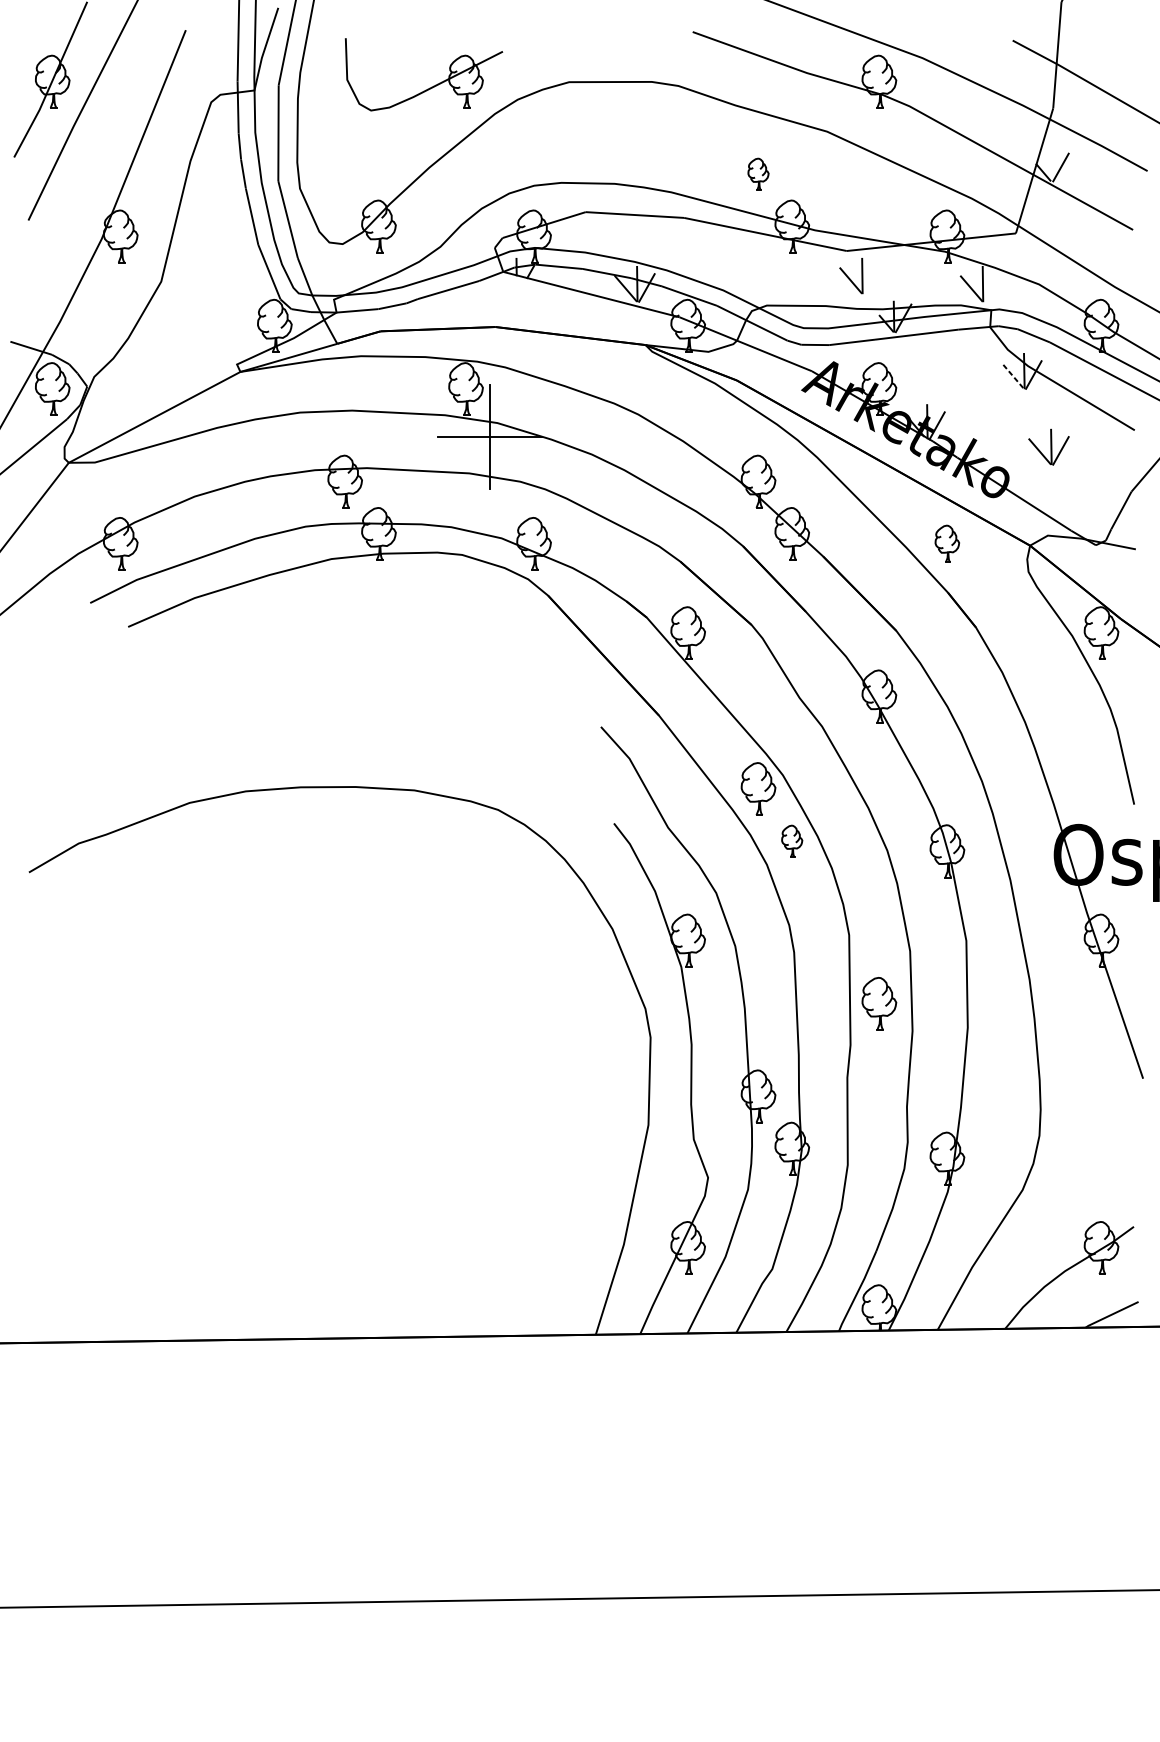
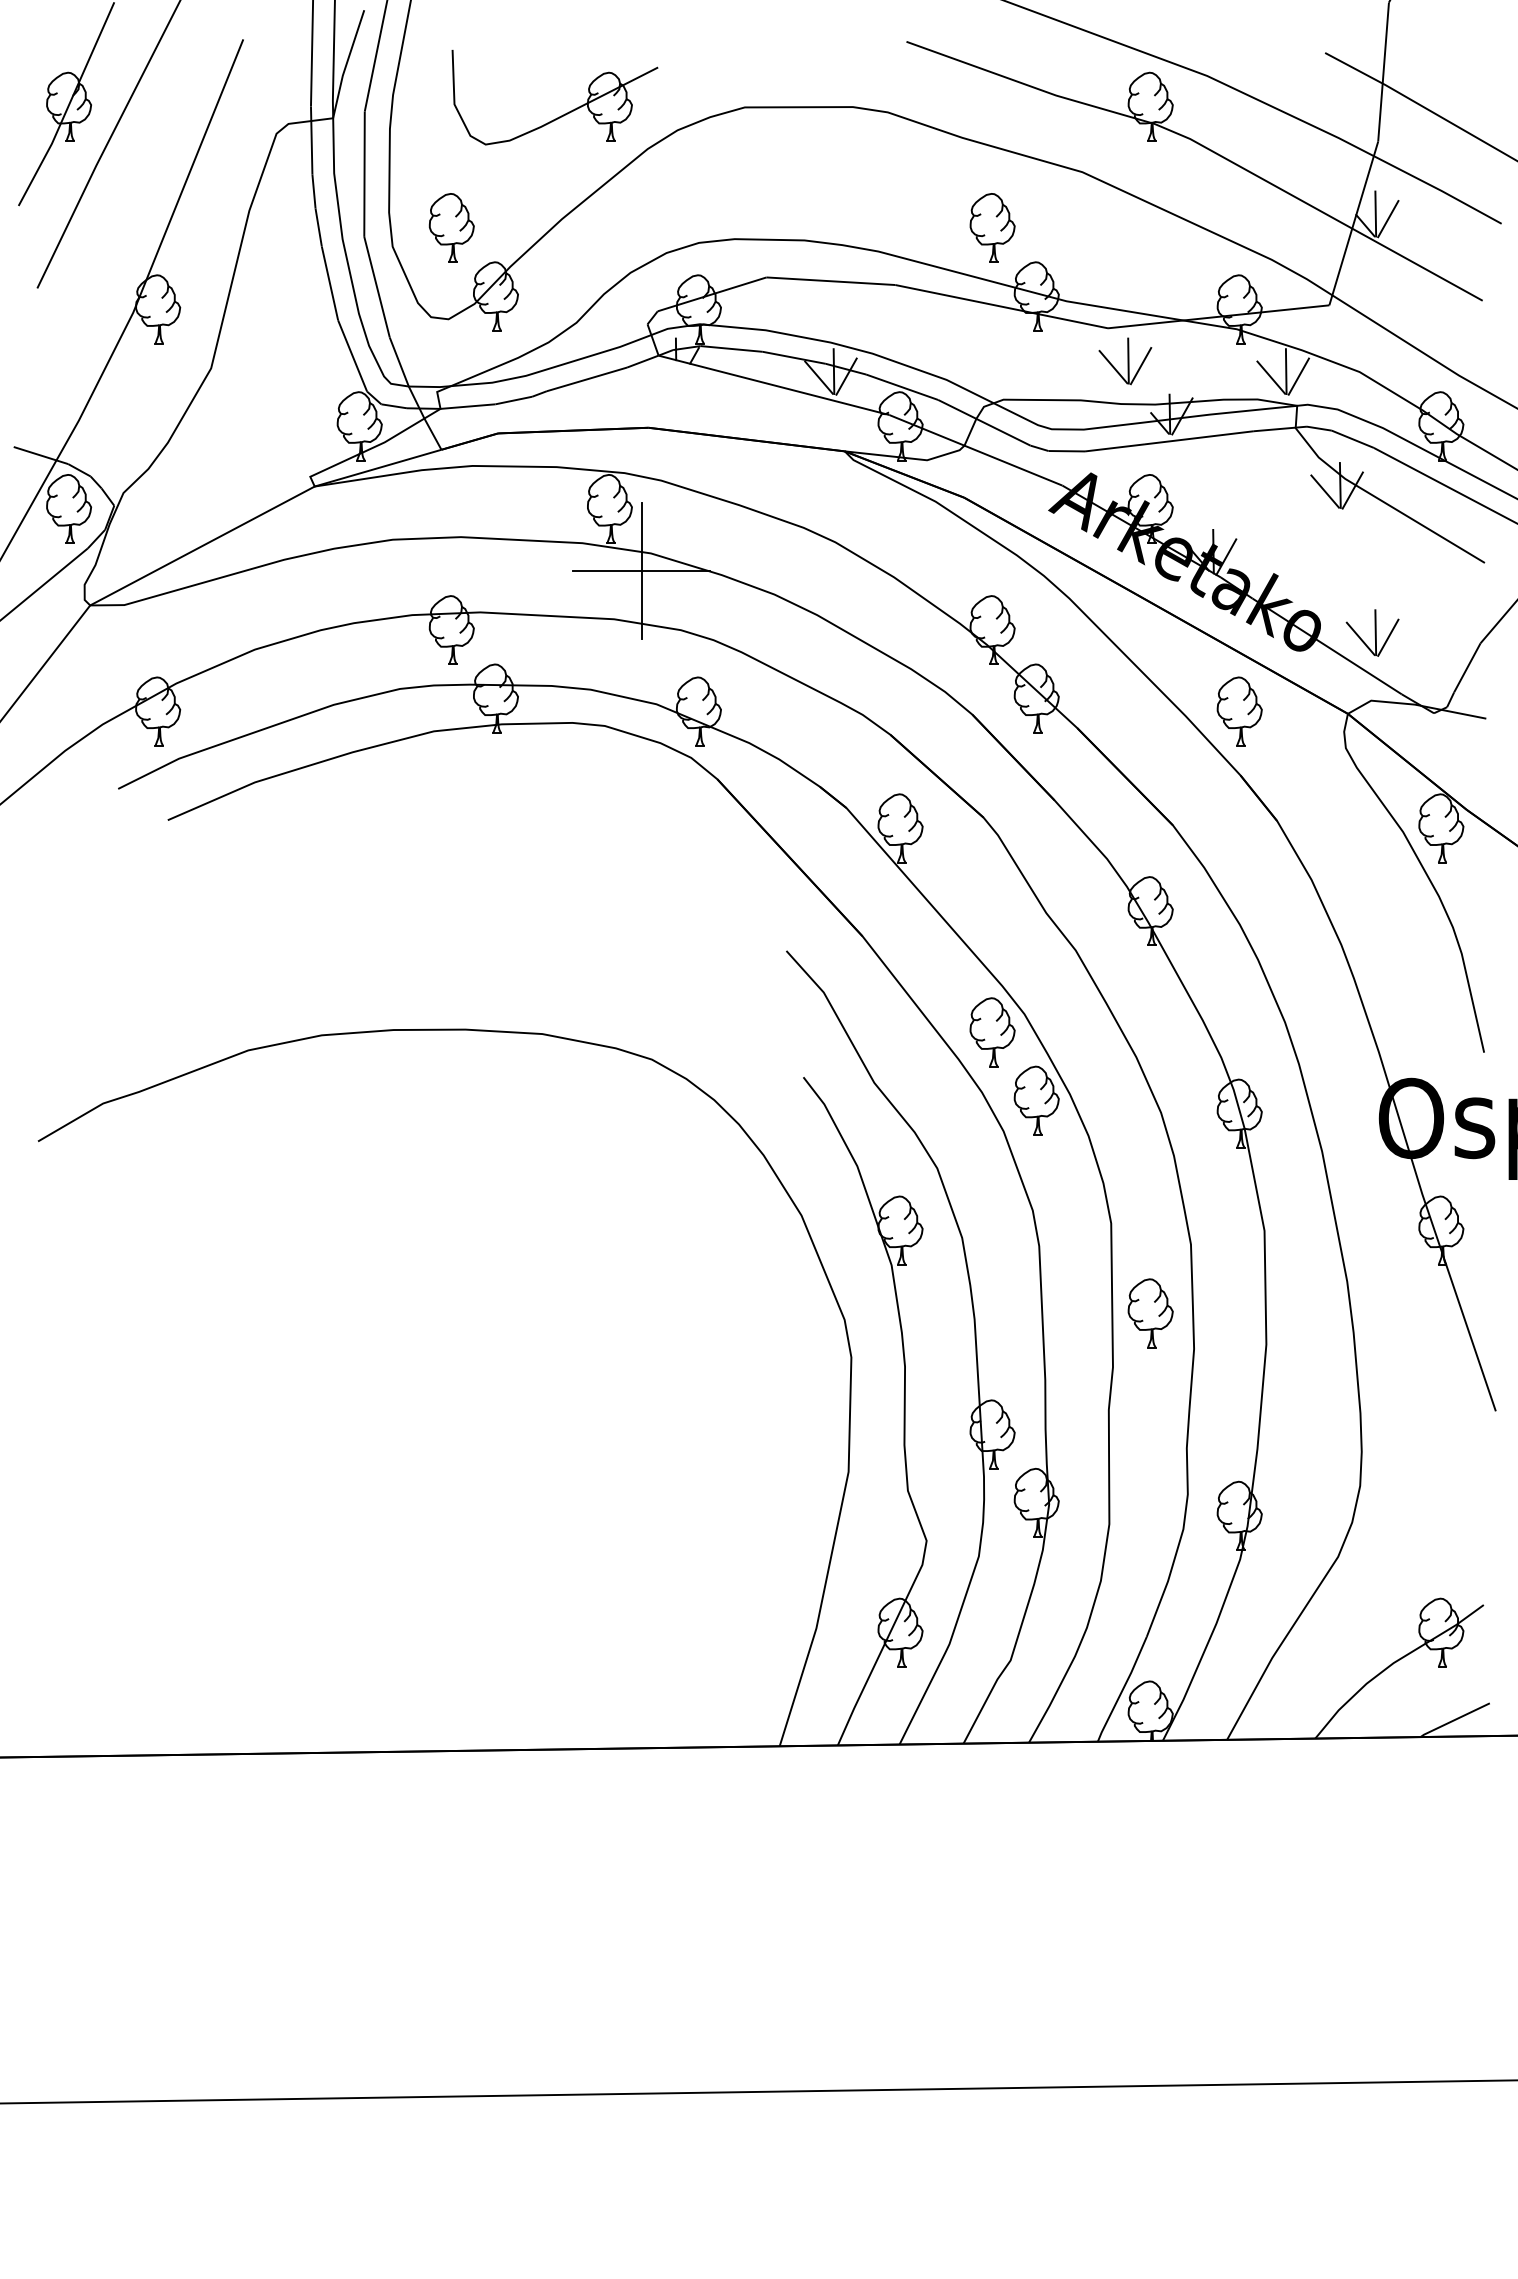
line: (1051, 163) -> (1375, 213), added
part: (344, 173) -> (451, 227), added
part: (758, 173) -> (992, 227), size x1.67
line: (871, 280) -> (1140, 366), added
line: (992, 287) -> (1298, 376), added
line: (1012, 375) -> (1324, 491), dashed -> solid
part: (1048, 446) -> (1372, 632), moved
part: (947, 543) -> (1239, 711), size x1.43
part: (792, 841) -> (1036, 1100), size x1.67

